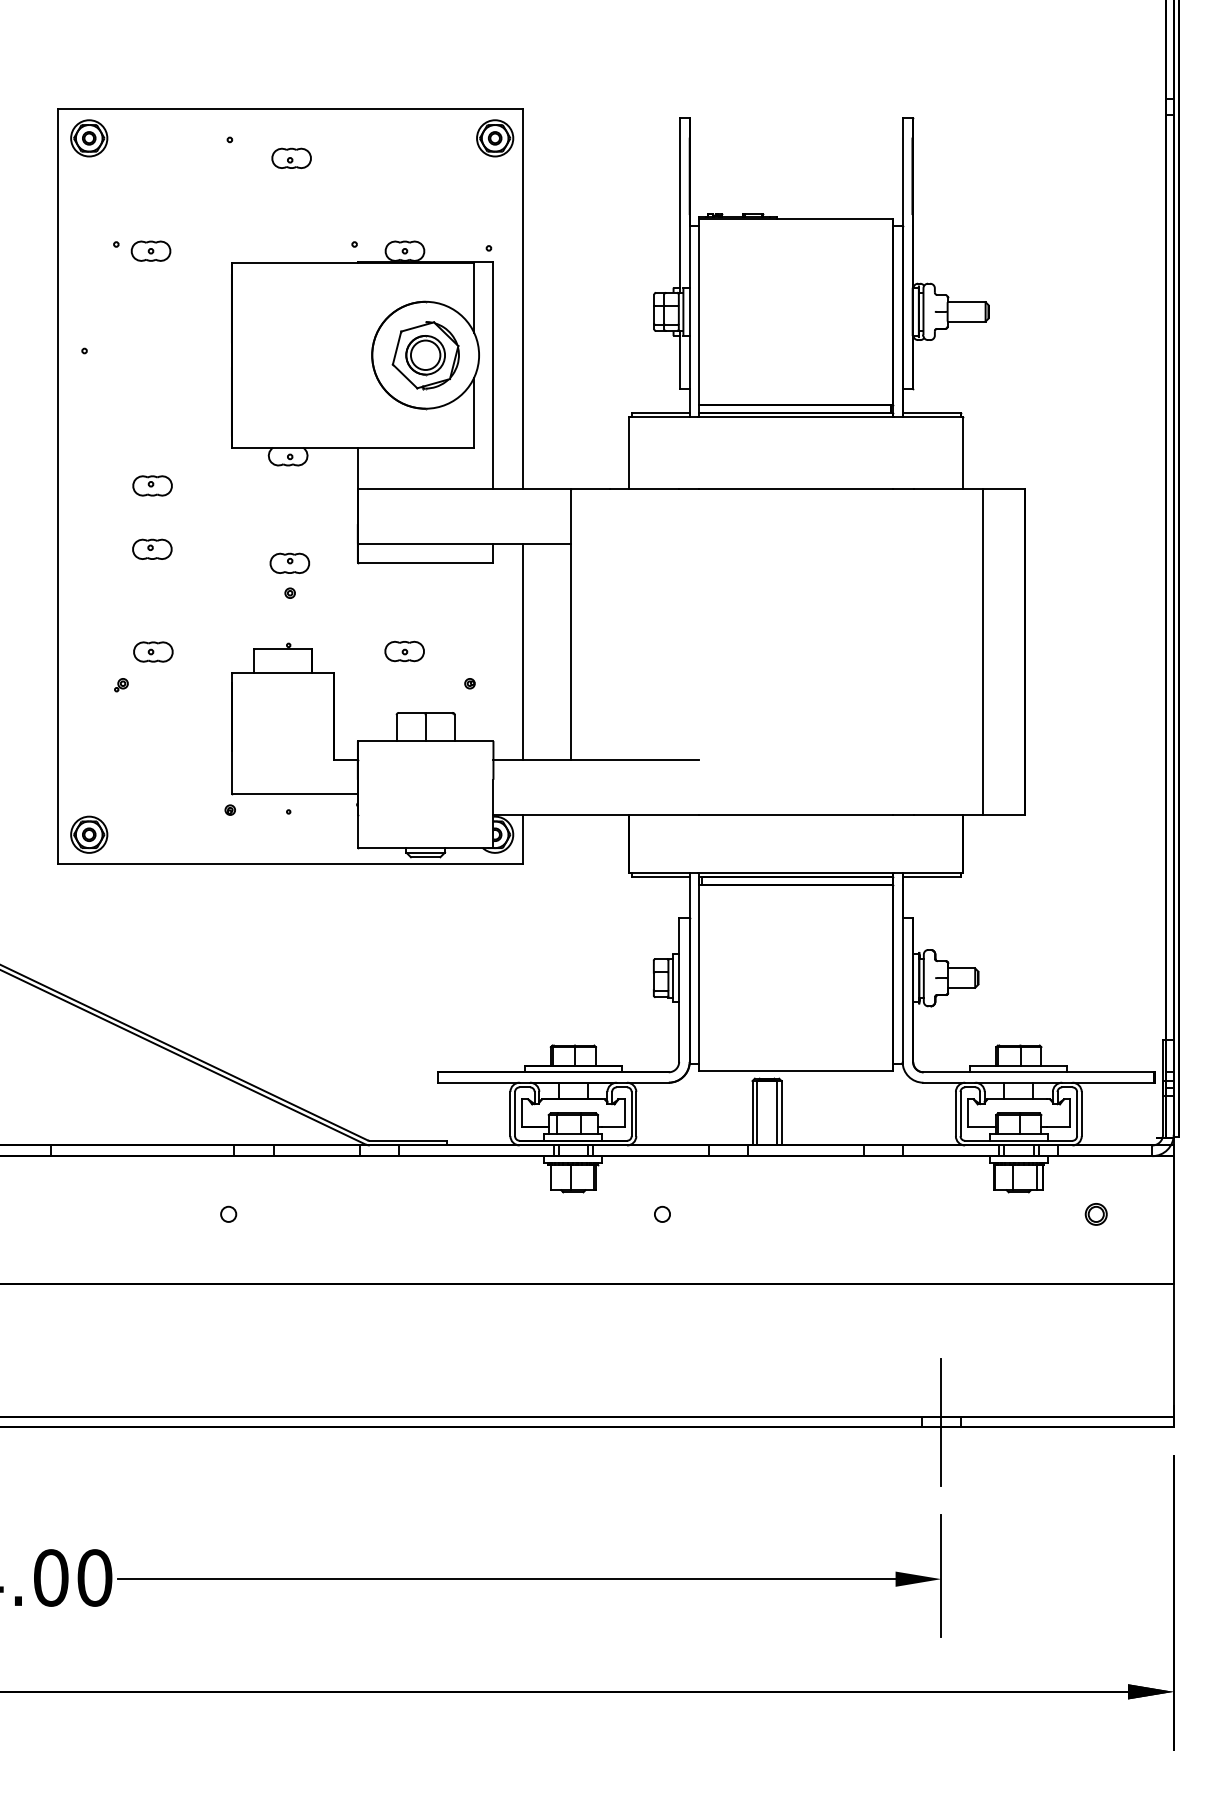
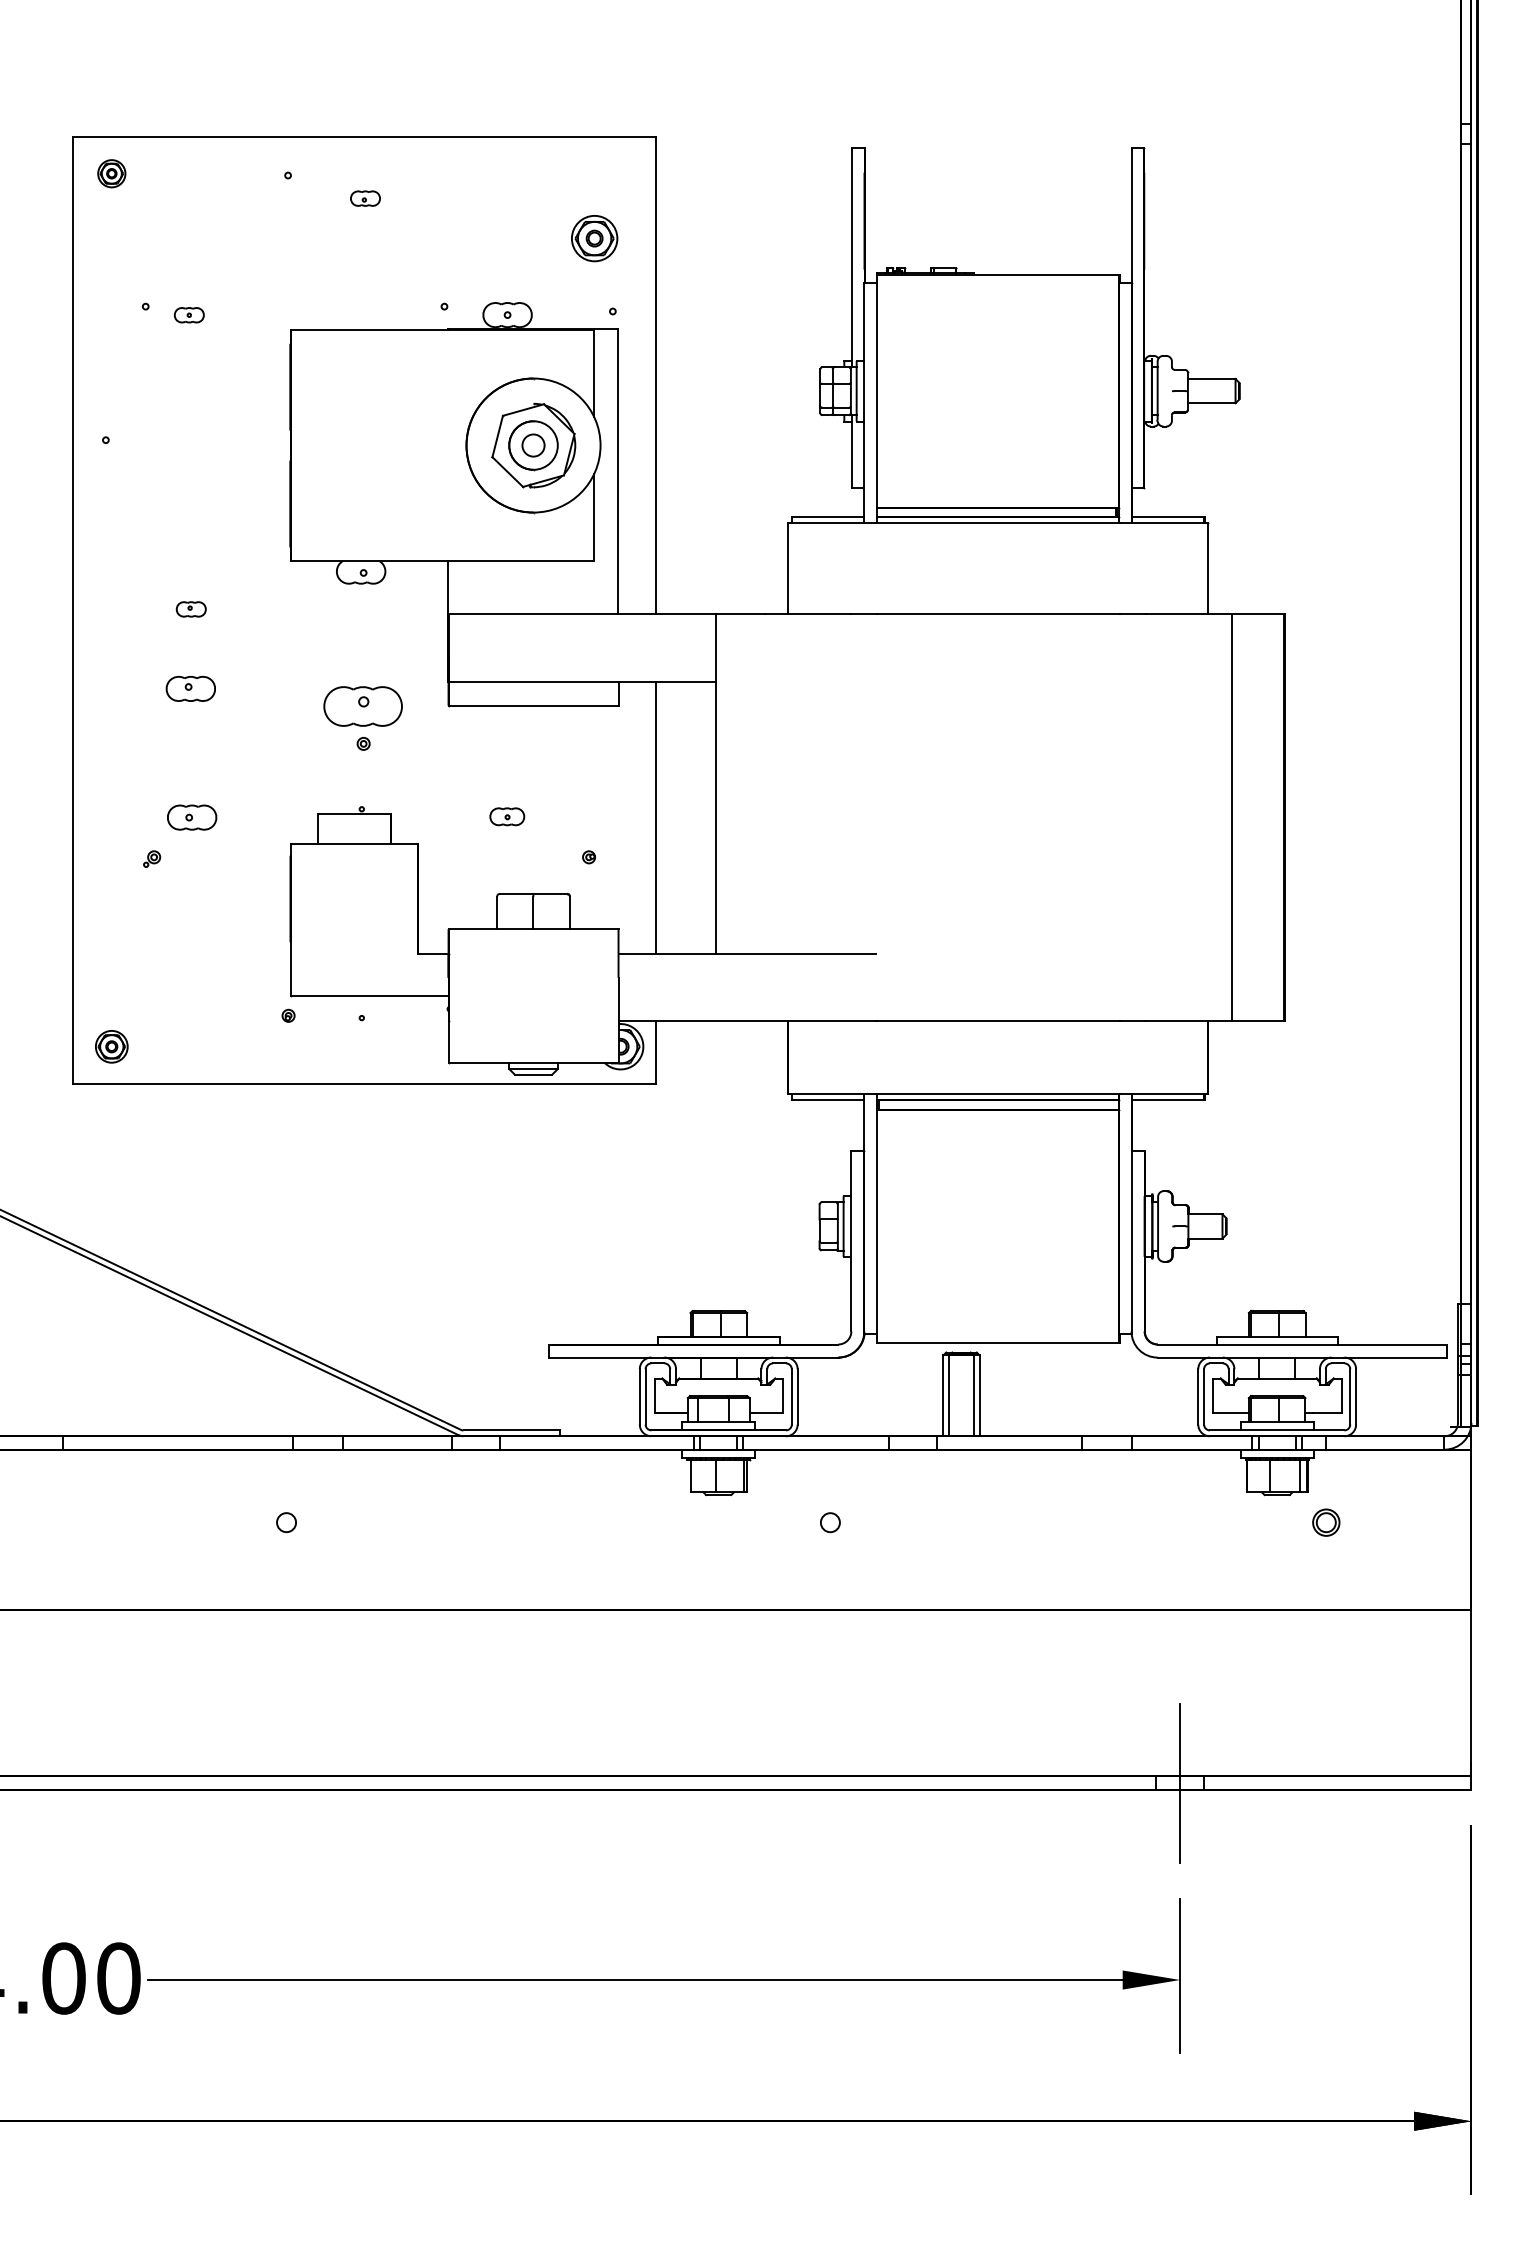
part: (89, 138) -> (111, 173), size x0.6
part: (495, 138) -> (594, 238), moved
part: (291, 158) -> (365, 198), size x0.6
part: (151, 251) -> (189, 315), size x0.6
circle: (425, 355) -> (533, 445), size x0.6
part: (152, 486) -> (191, 609), size x0.6
part: (290, 563) -> (363, 706), size x1.6
part: (404, 651) -> (507, 816), size x0.7
part: (89, 834) -> (111, 1046), size x0.7
part: (1096, 1214) -> (1326, 1522), moved

